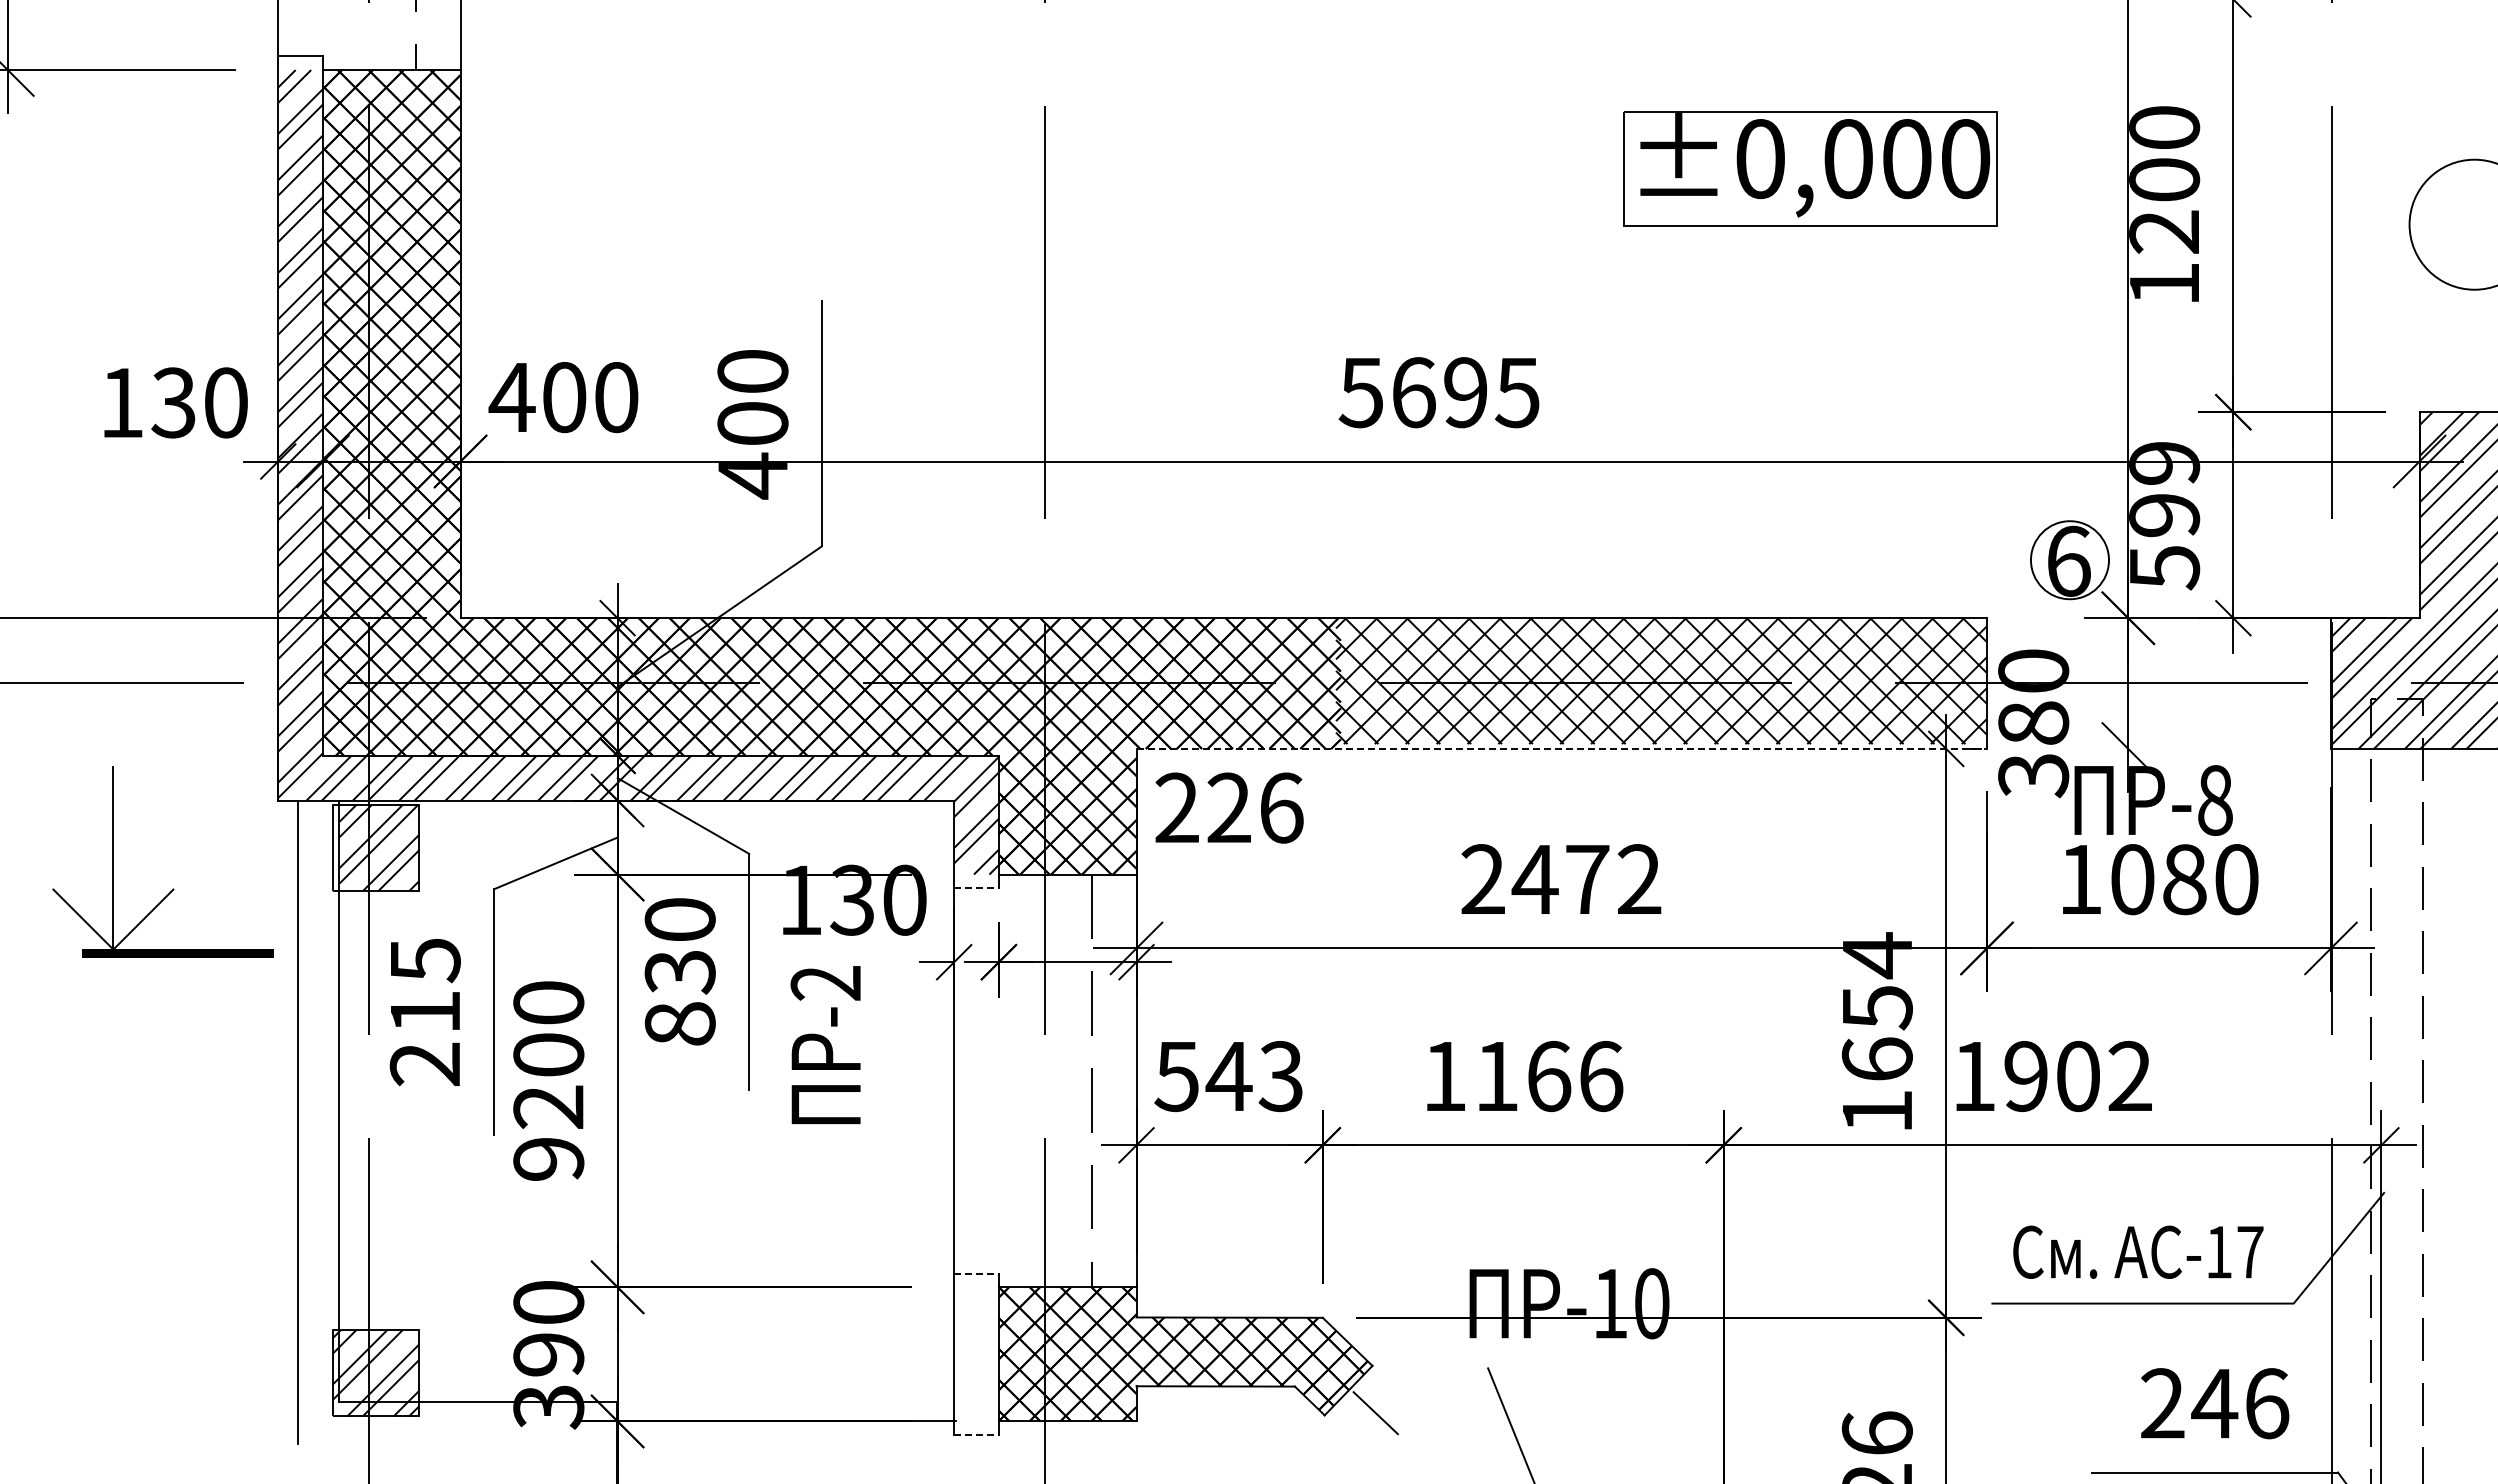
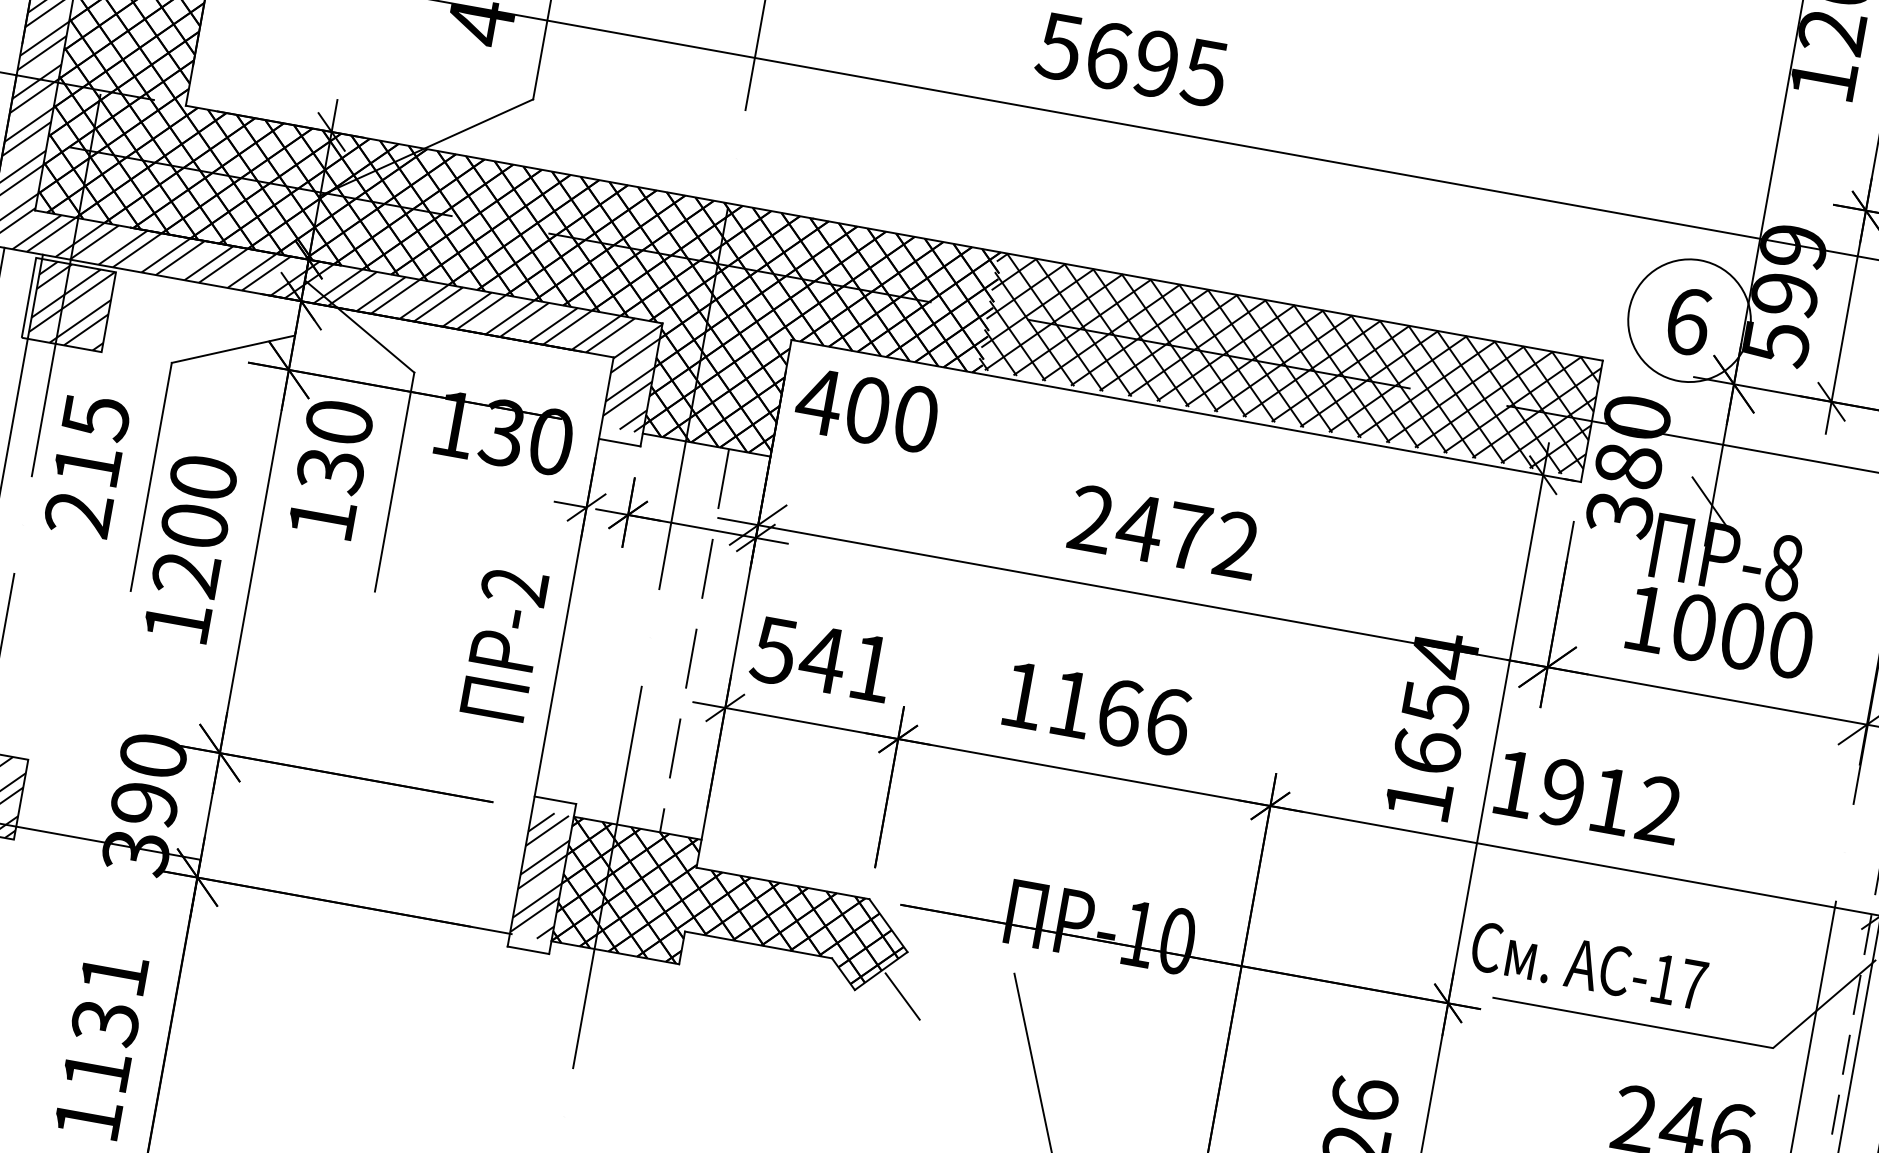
circle: (2069, 560) -> (1689, 320), size x1.67
line: (1562, 748) -> (1187, 410), dashed -> solid
text: (1228, 807) -> (867, 409), 226 -> 400
text: (2184, 879) -> (1742, 636), 1080 -> 1000
line: (977, 888) -> (620, 442), dashed -> solid
text: (679, 1023) -> (321, 518), 830 -> 130
text: (825, 1045) -> (503, 644), moved
text: (1280, 1076) -> (870, 668), 543 -> 541
text: (2078, 1076) -> (1611, 801), 1902 -> 1912
text: (548, 1159) -> (177, 622), 9200 -> 1200
text: (2138, 1251) -> (1589, 965), moved
line: (977, 1273) -> (556, 800), dashed -> solid
hatch: (976, 1354) -> (541, 875), added
line: (977, 1435) -> (529, 950), dashed -> solid

